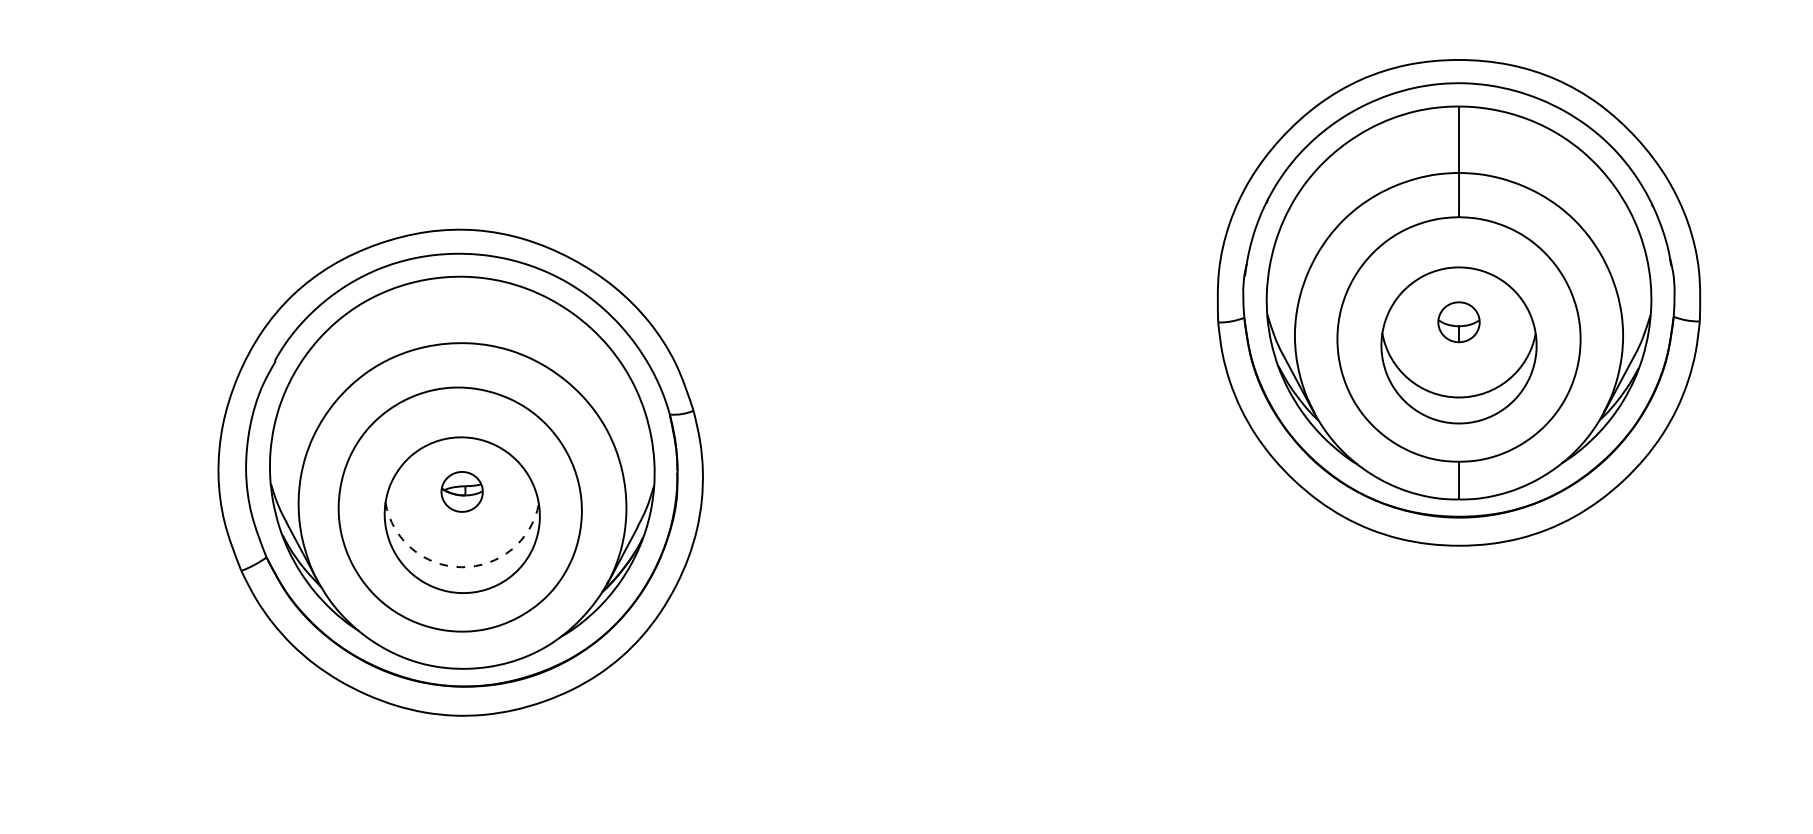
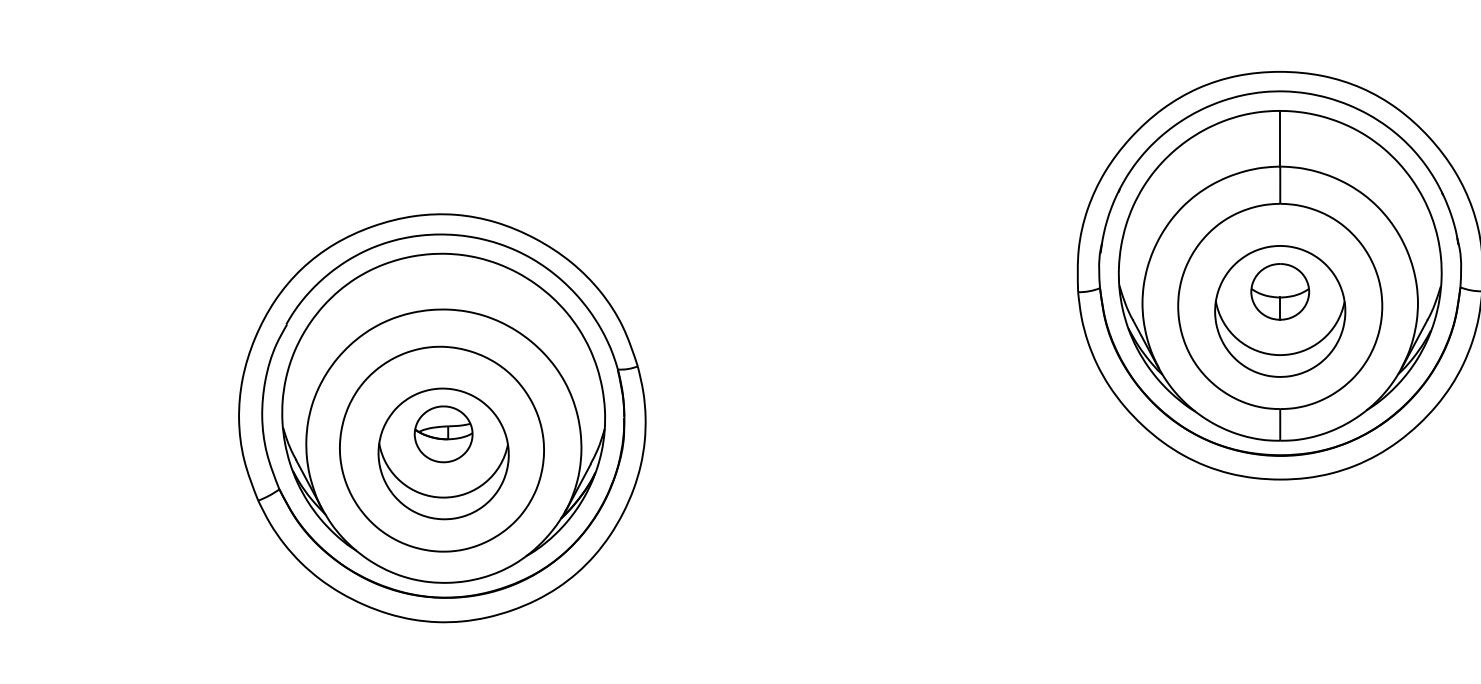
part: (1458, 322) -> (1279, 292), size x1.67
part: (461, 491) -> (443, 434), size x1.67
arc: (461, 567) -> (443, 497), dashed -> solid

